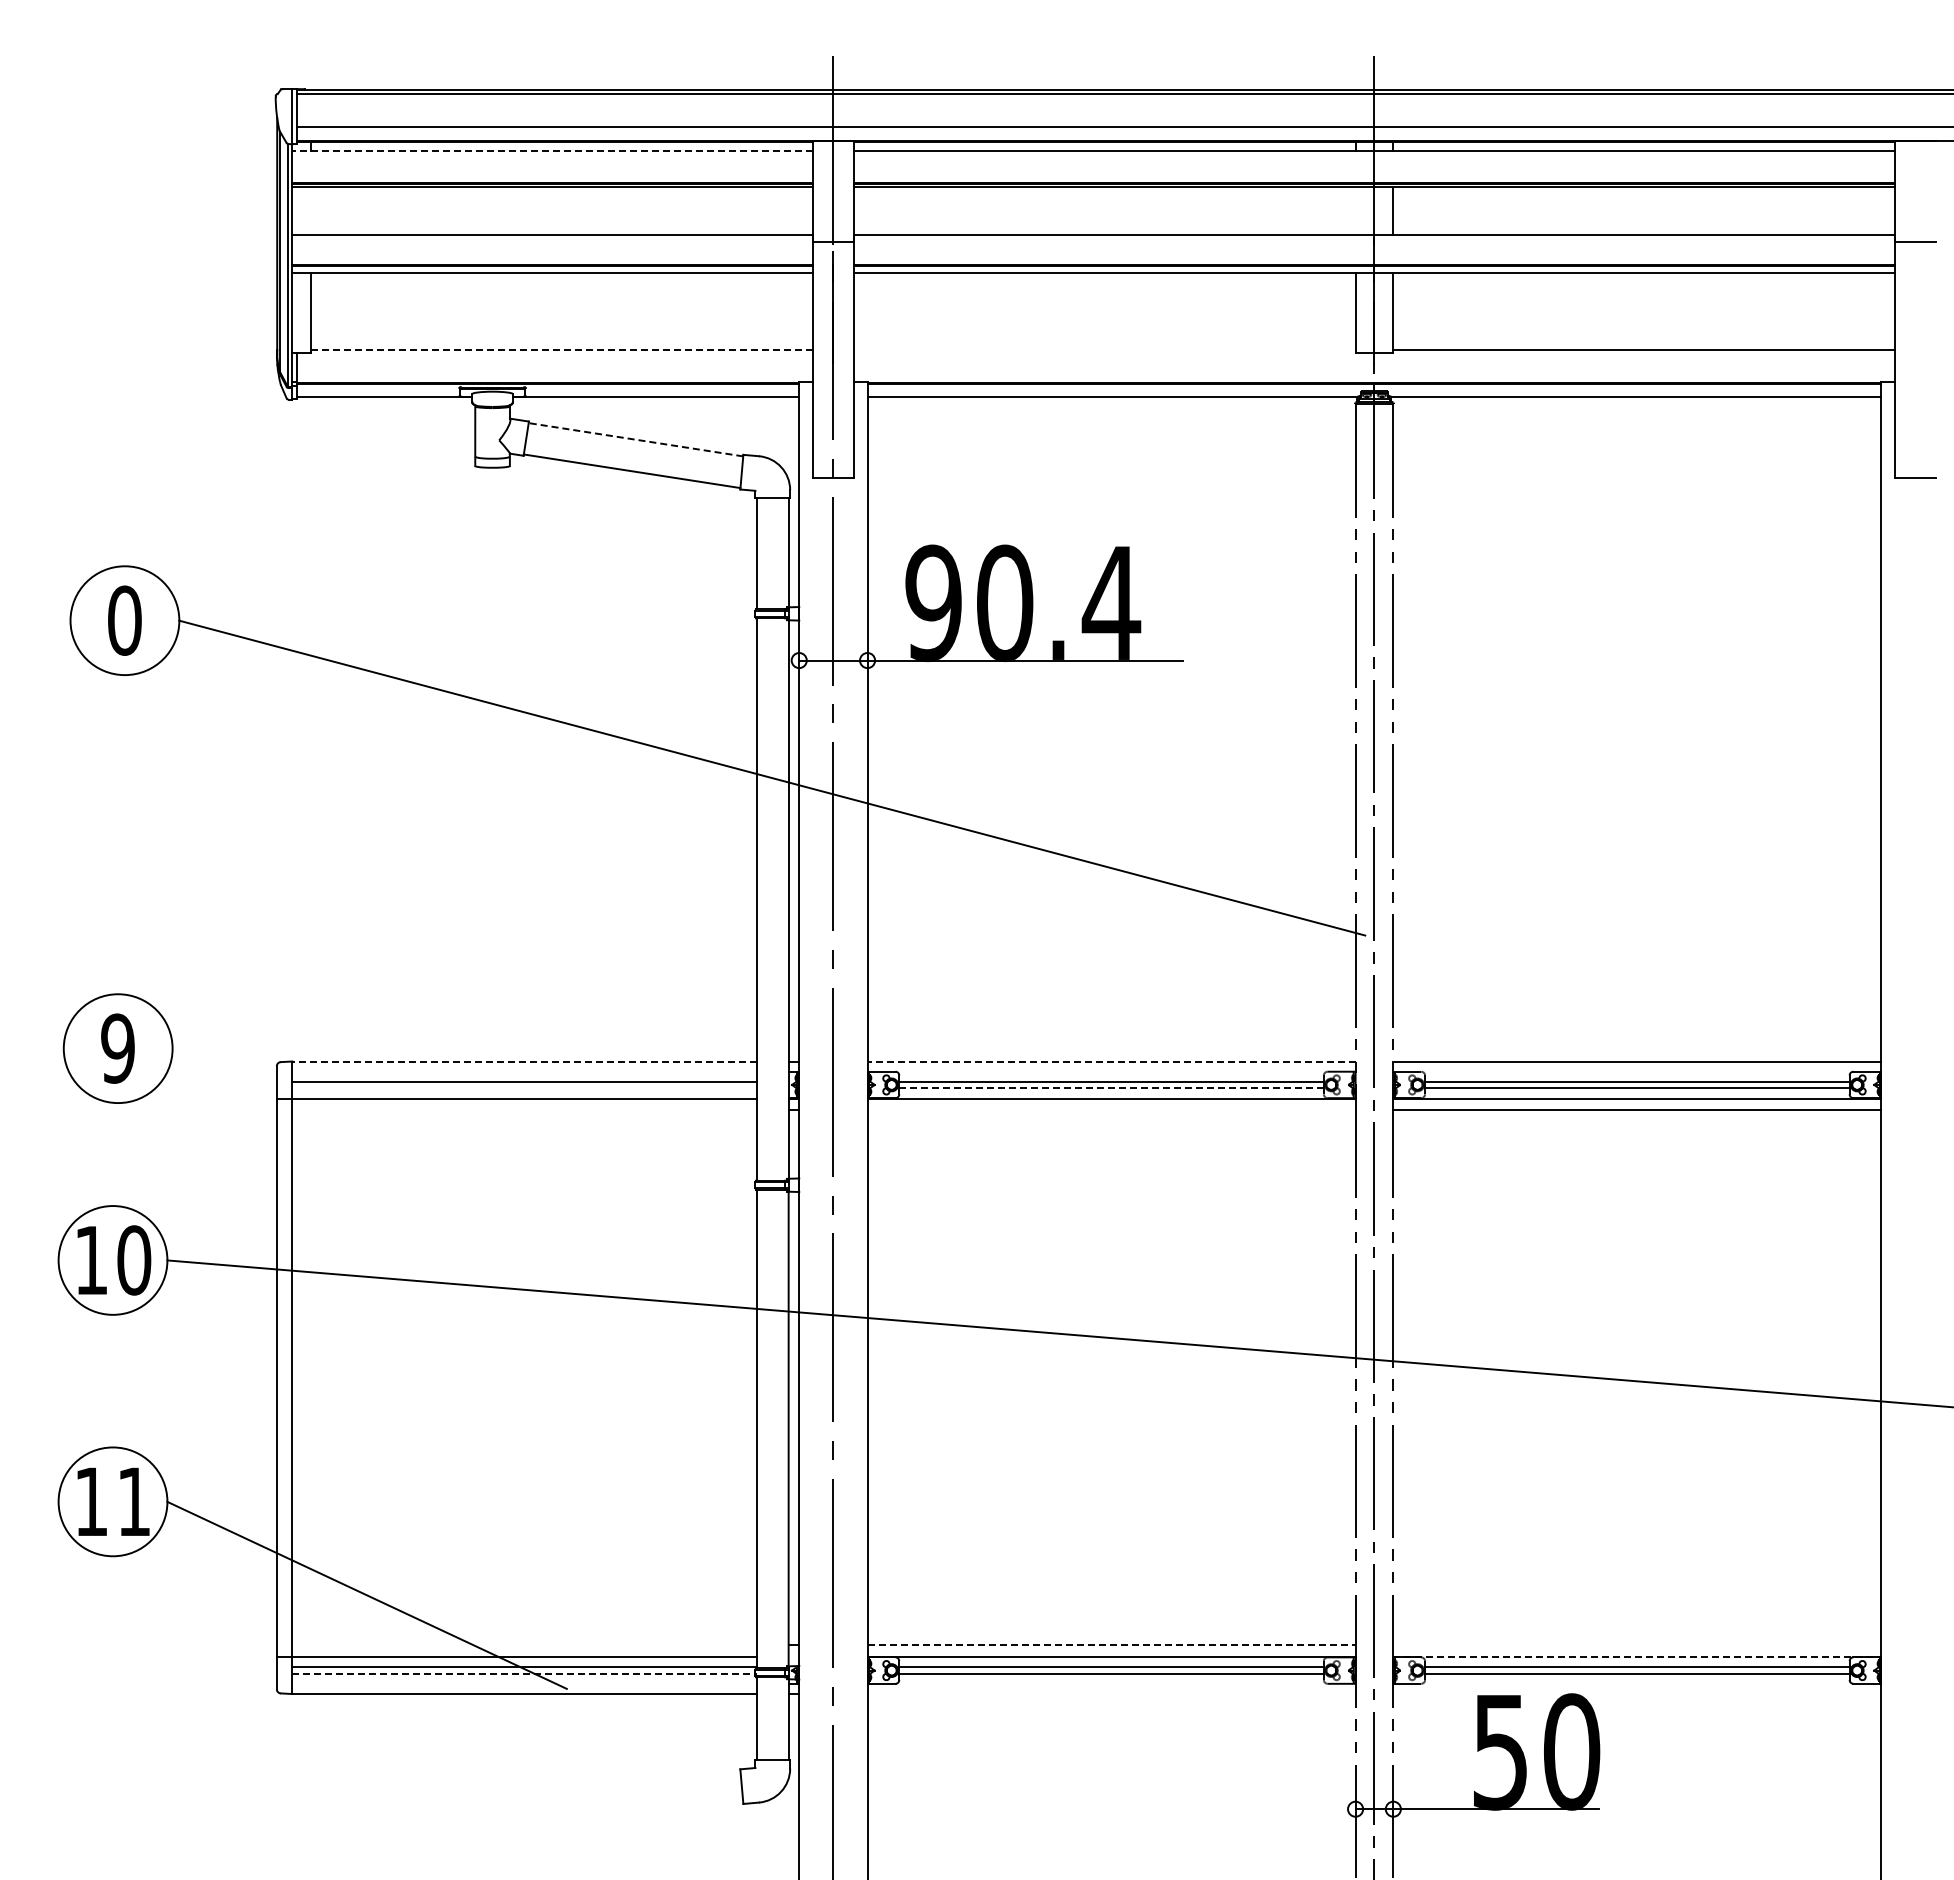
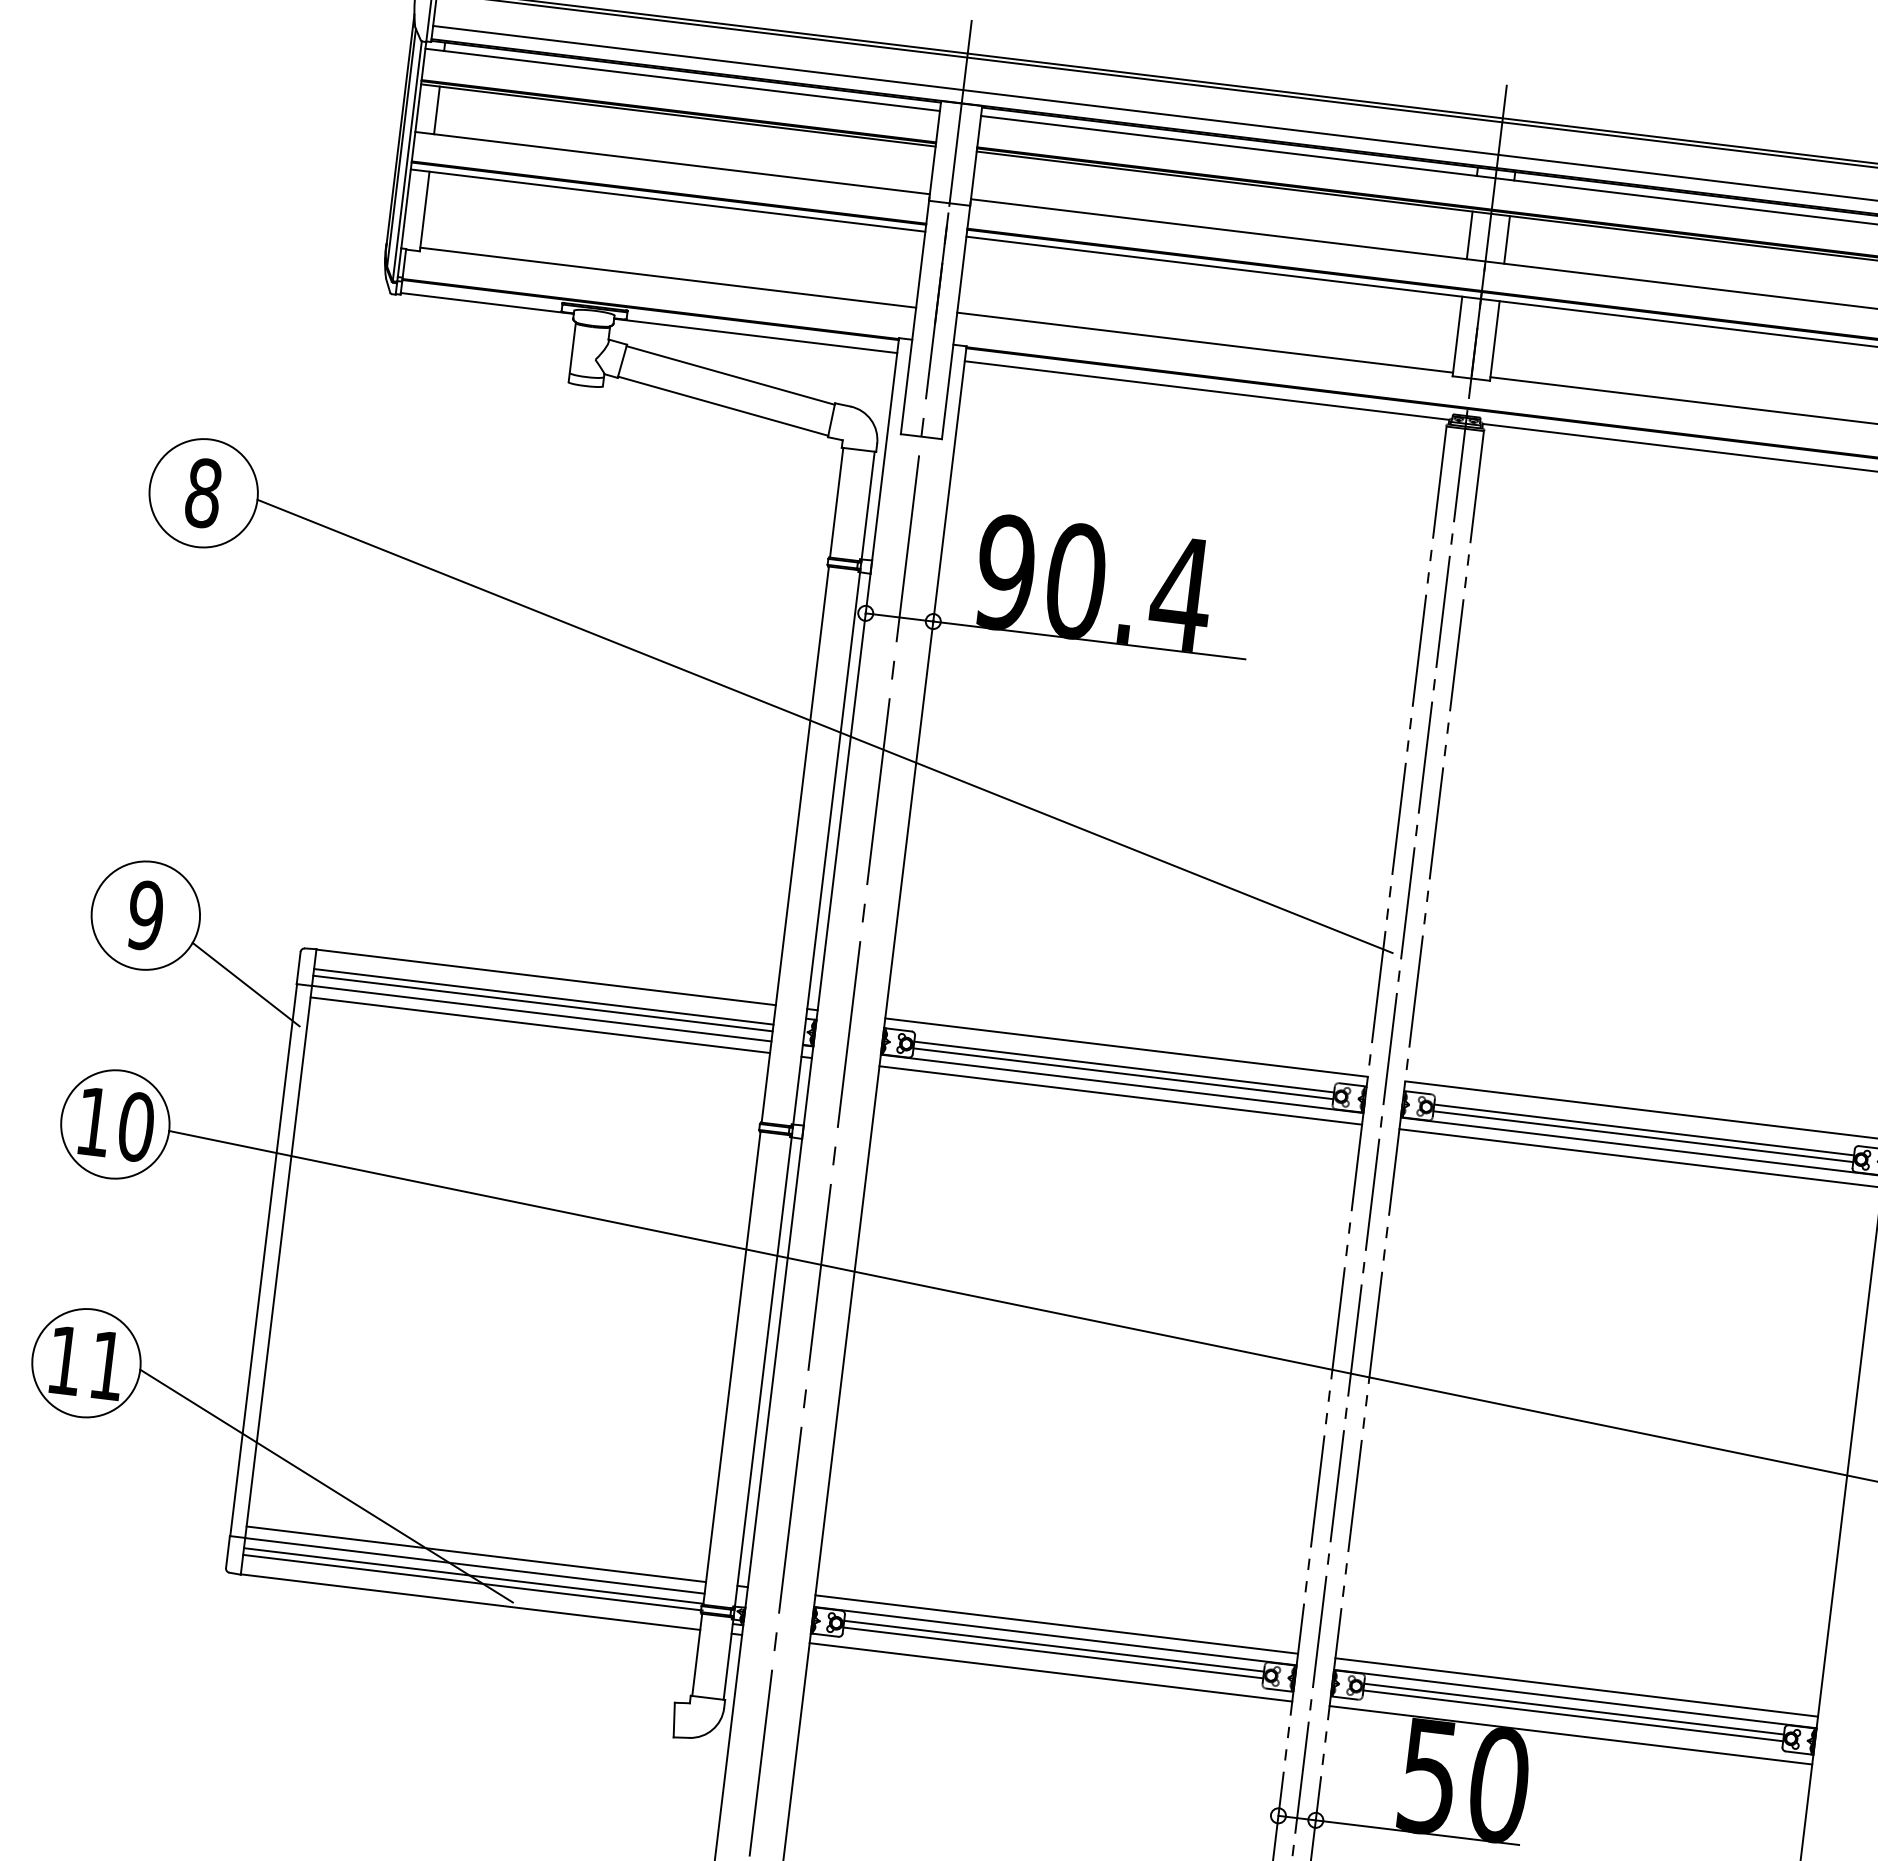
line: (551, 150) -> (681, 79), dashed -> solid
line: (311, 210) -> (437, 109), added
line: (1355, 210) -> (1469, 234), added
line: (561, 349) -> (667, 277), dashed -> solid
line: (1104, 349) -> (1204, 342), added
line: (635, 439) -> (730, 375), dashed -> solid
text: (124, 620) -> (203, 493), 0 -> 8
line: (524, 1061) -> (546, 976), dashed -> solid
line: (1111, 1061) -> (1126, 1047), dashed -> solid
line: (524, 1088) -> (542, 1003), added
line: (1111, 1088) -> (1123, 1073), dashed -> solid
line: (226, 1105) -> (246, 984), added
line: (524, 1110) -> (540, 1025), added
line: (1111, 1110) -> (1120, 1095), added
line: (524, 1645) -> (476, 1554), added
line: (1112, 1645) -> (1057, 1624), dashed -> solid
line: (1637, 1645) -> (1576, 1687), added
line: (1637, 1657) -> (1575, 1699), dashed -> solid
line: (525, 1674) -> (473, 1583), dashed -> solid
line: (1111, 1693) -> (1050, 1672), added
line: (1637, 1693) -> (1571, 1735), added

